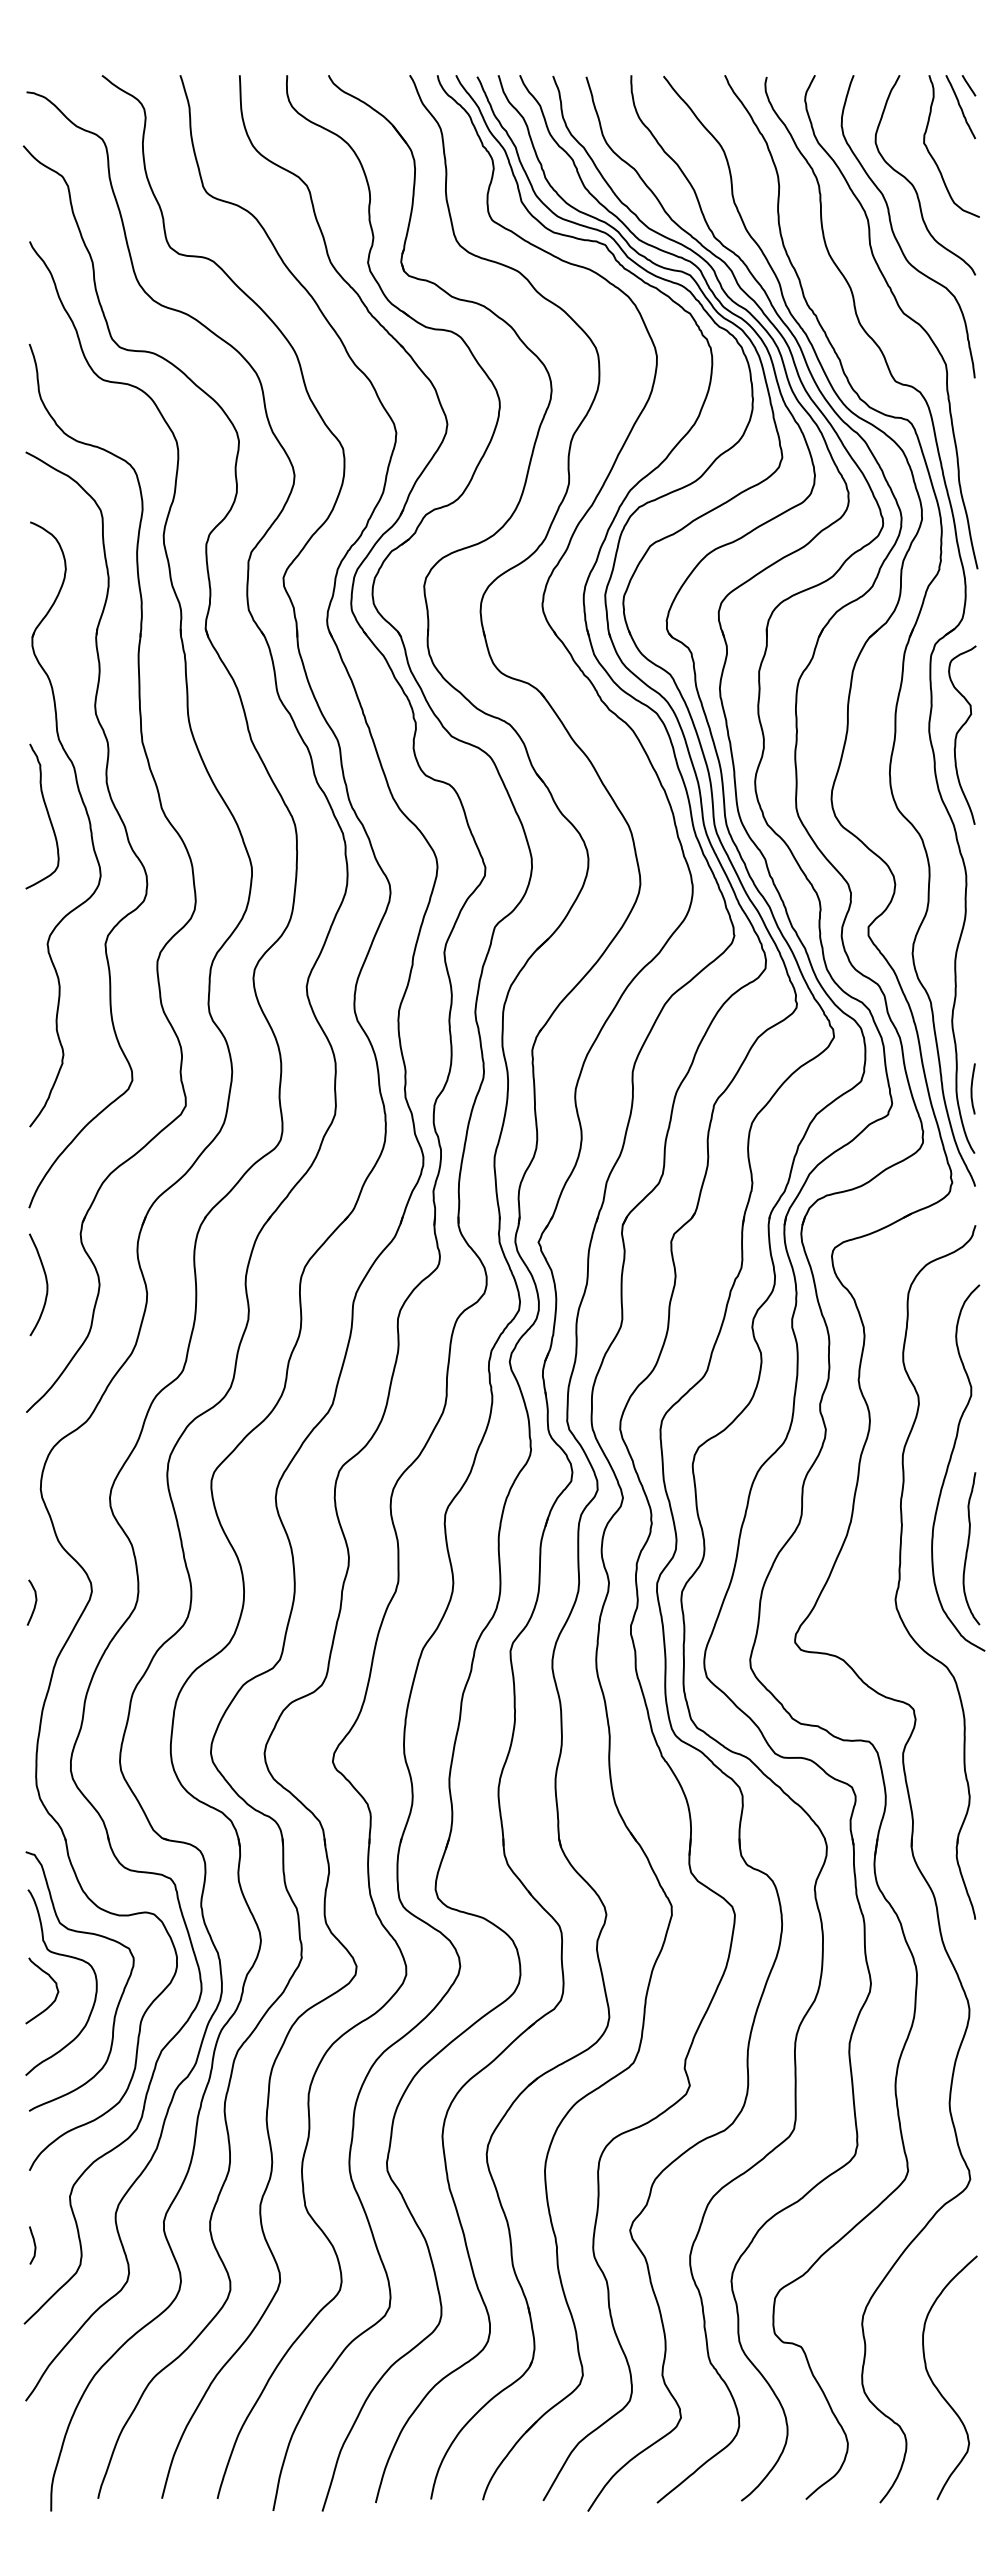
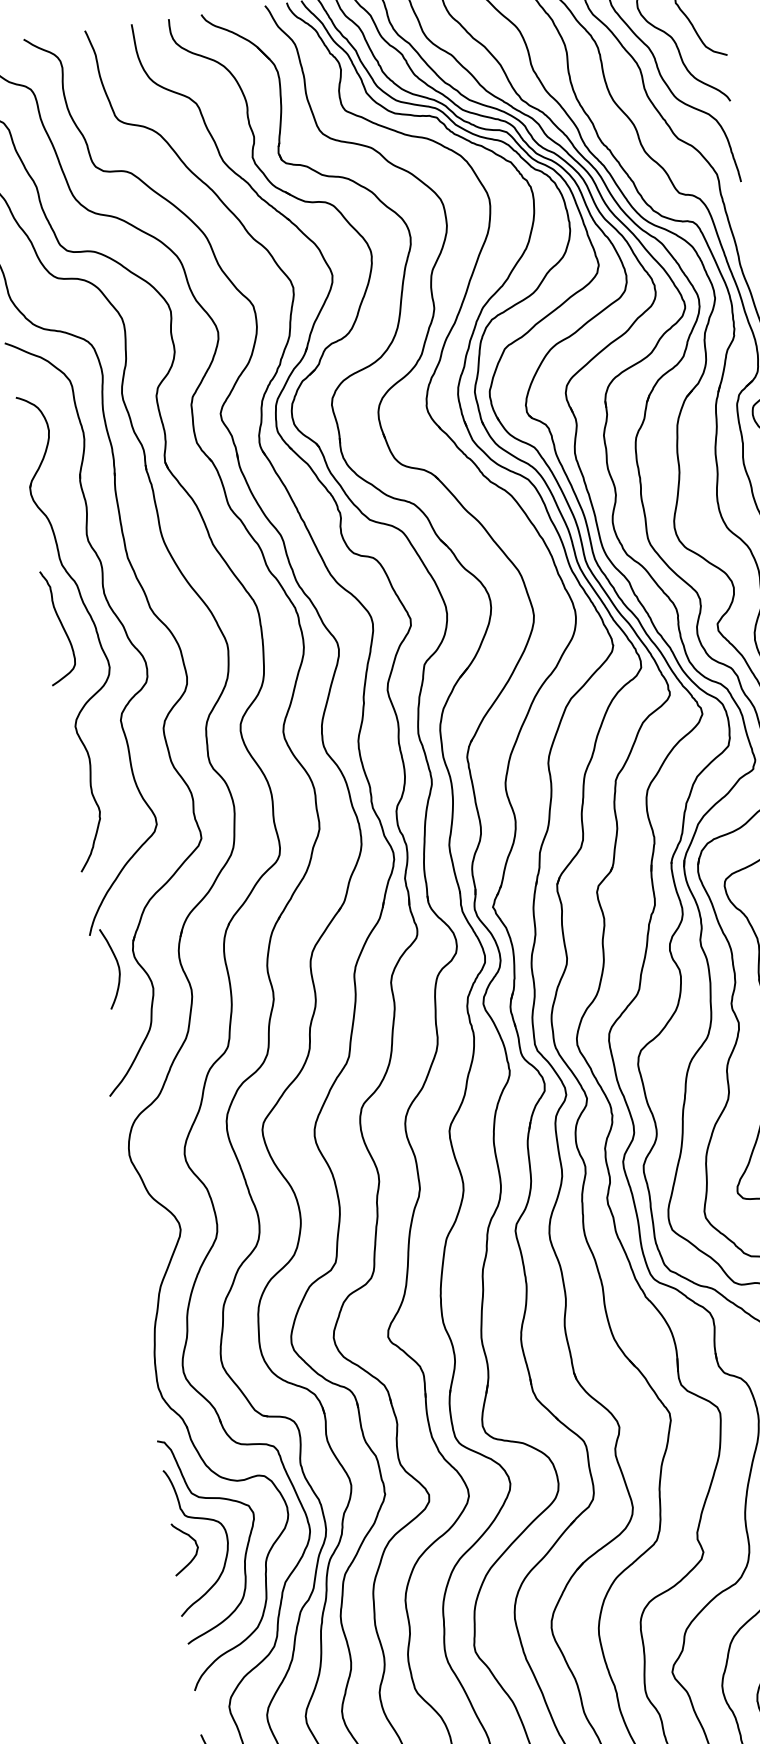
curve: (46, 1284) -> (118, 967), moved
curve: (34, 1603) -> (136, 1245), removed

